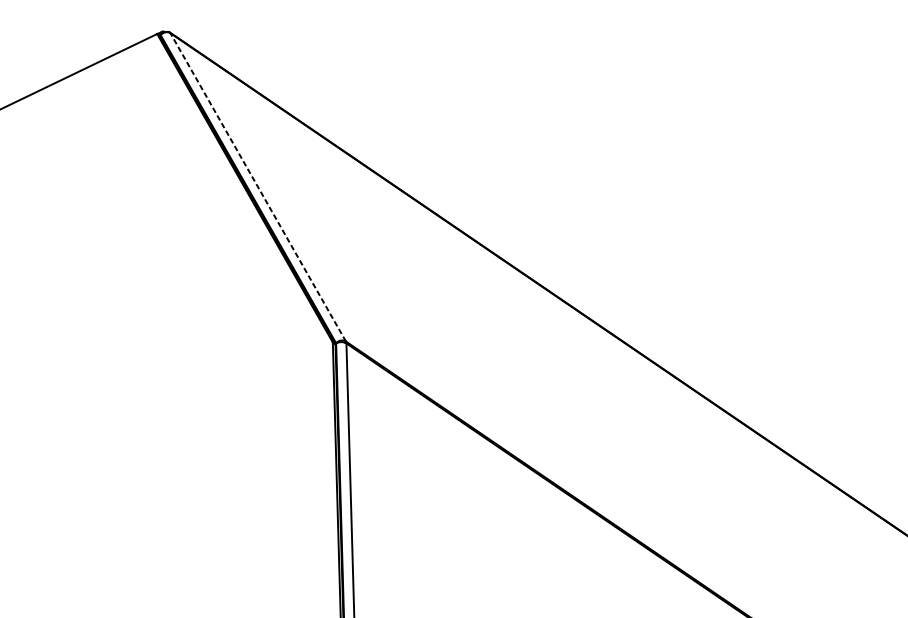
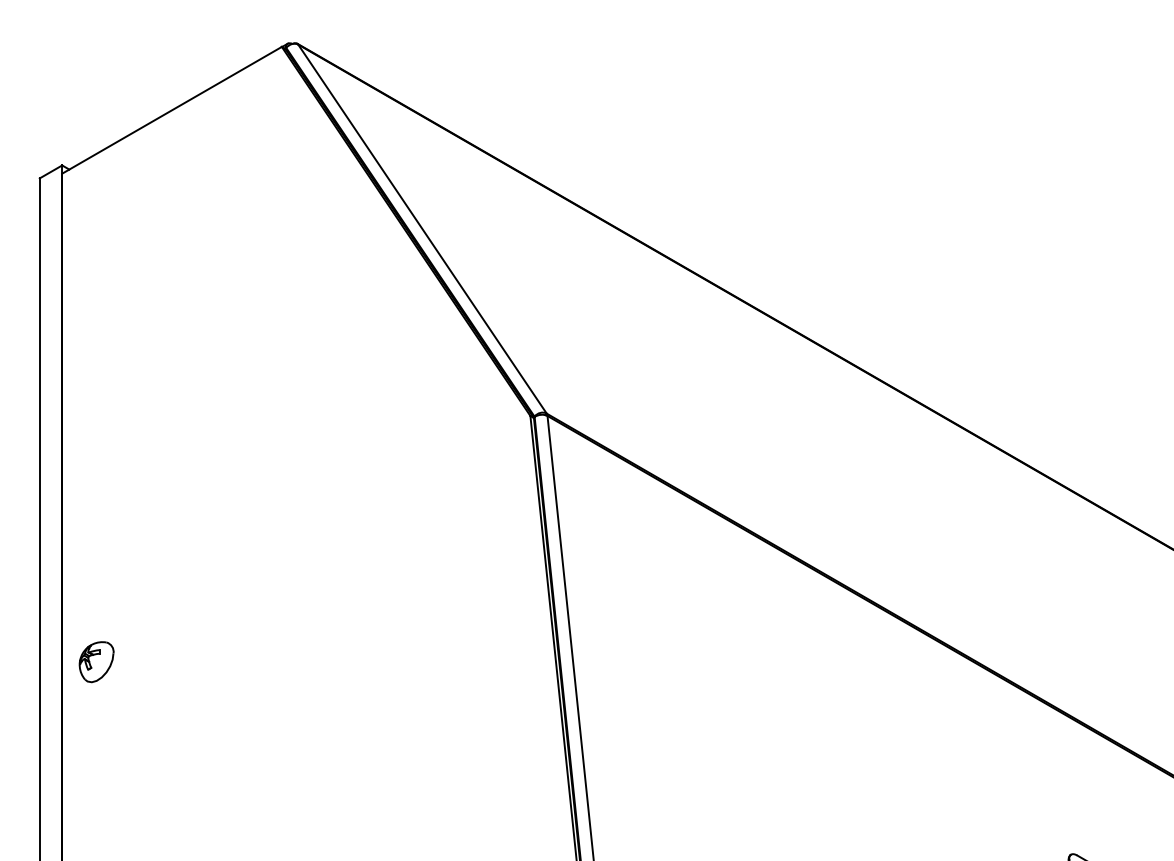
line: (258, 186) -> (422, 228), dashed -> solid

